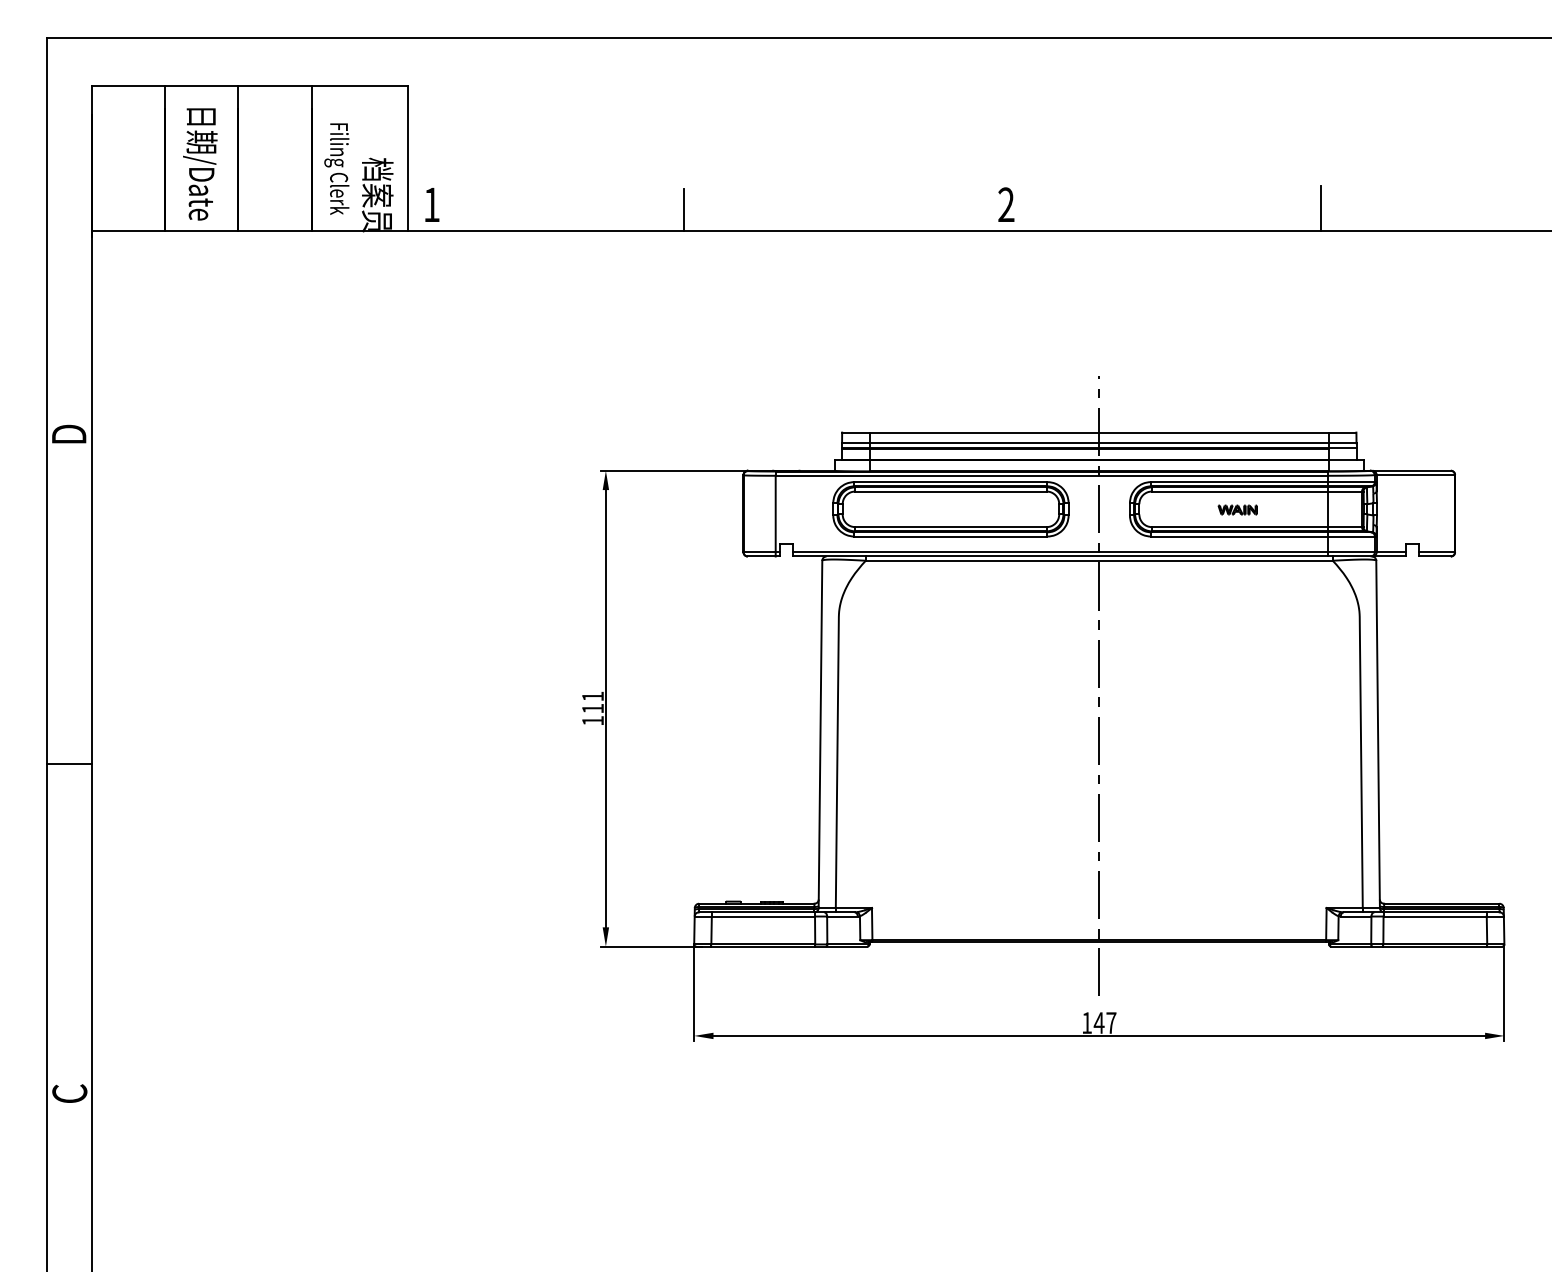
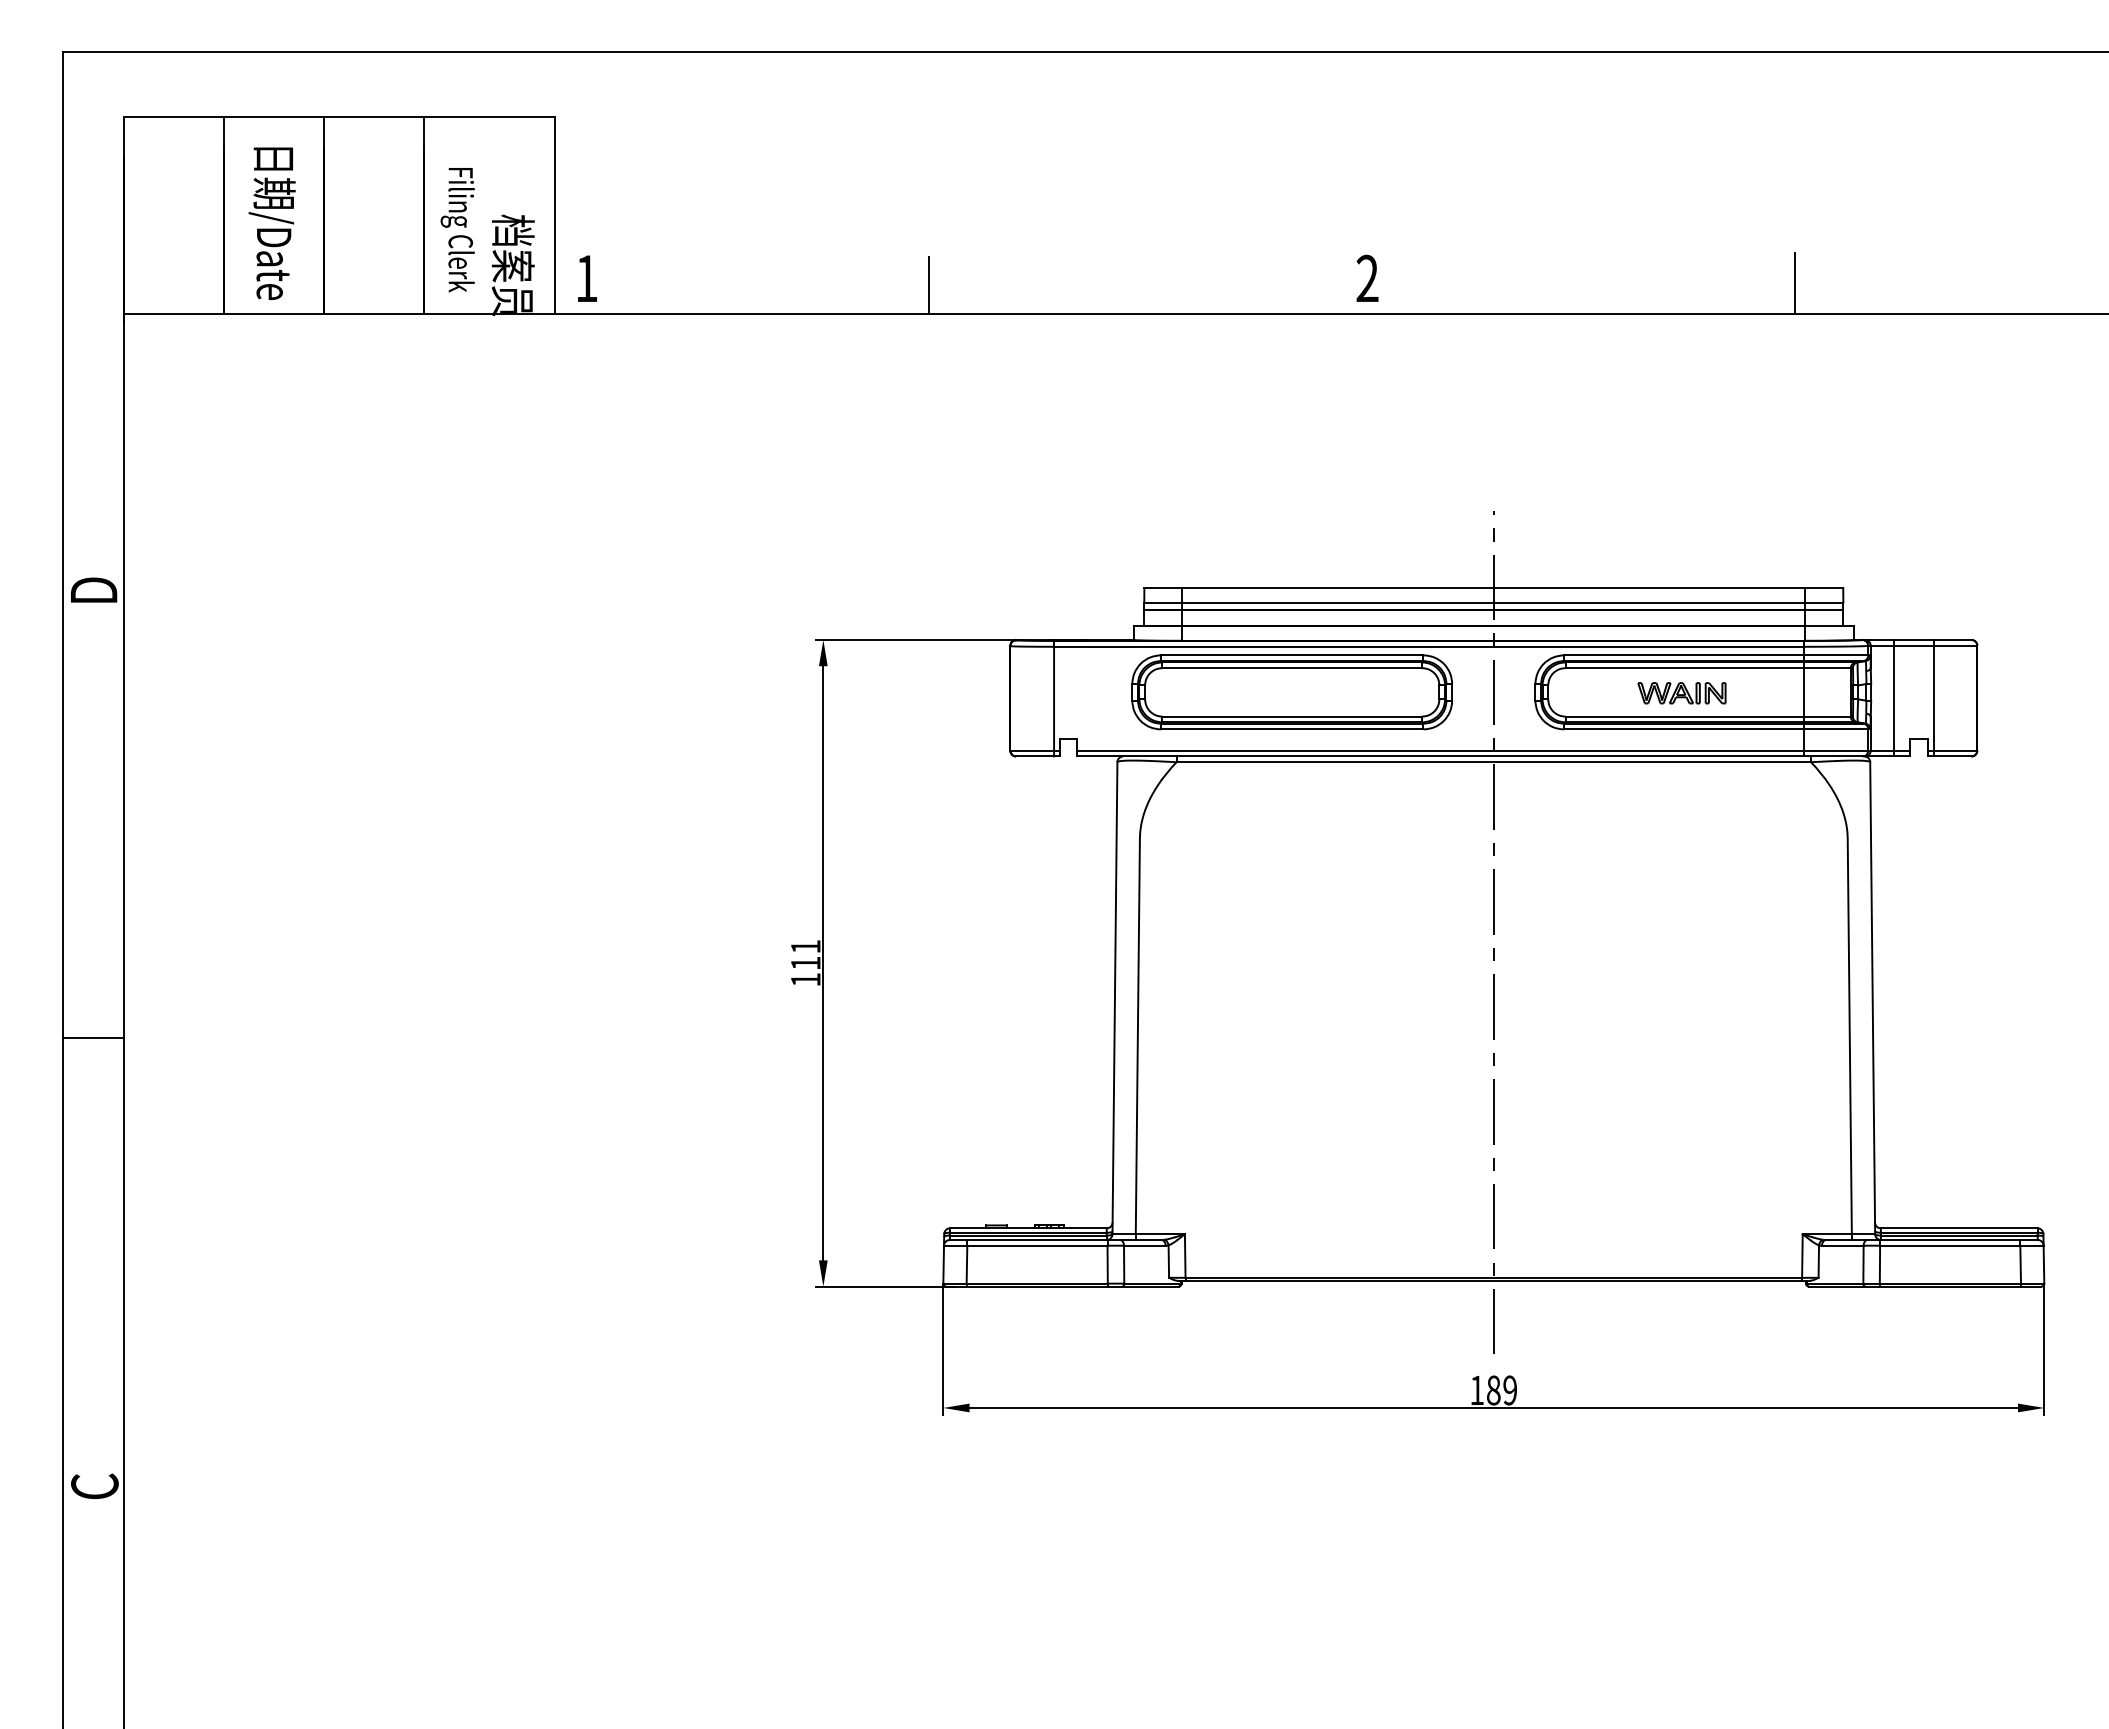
part: (1237, 510) -> (1681, 693), size x1.67
line: (1394, 513) -> (1894, 697), added
line: (1422, 513) -> (1933, 697), added
text: (1104, 1023) -> (1501, 1390), 147 -> 189

